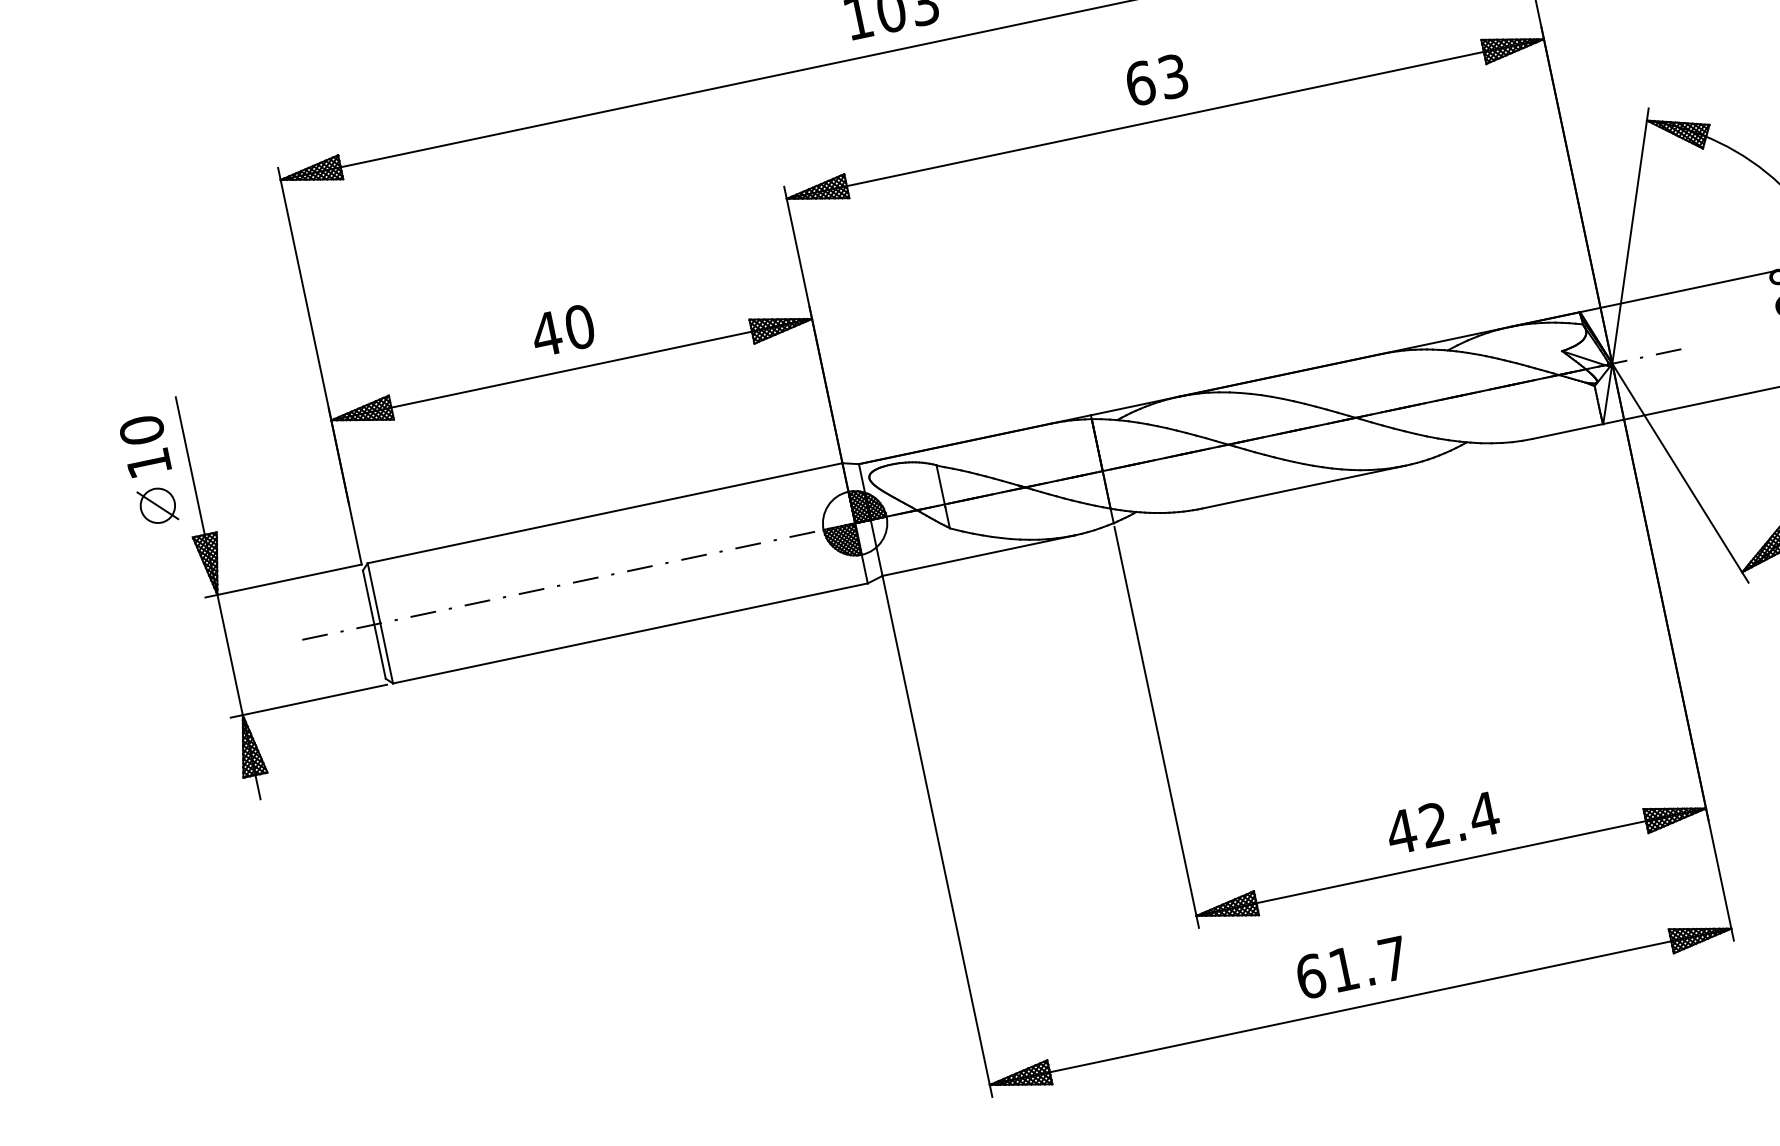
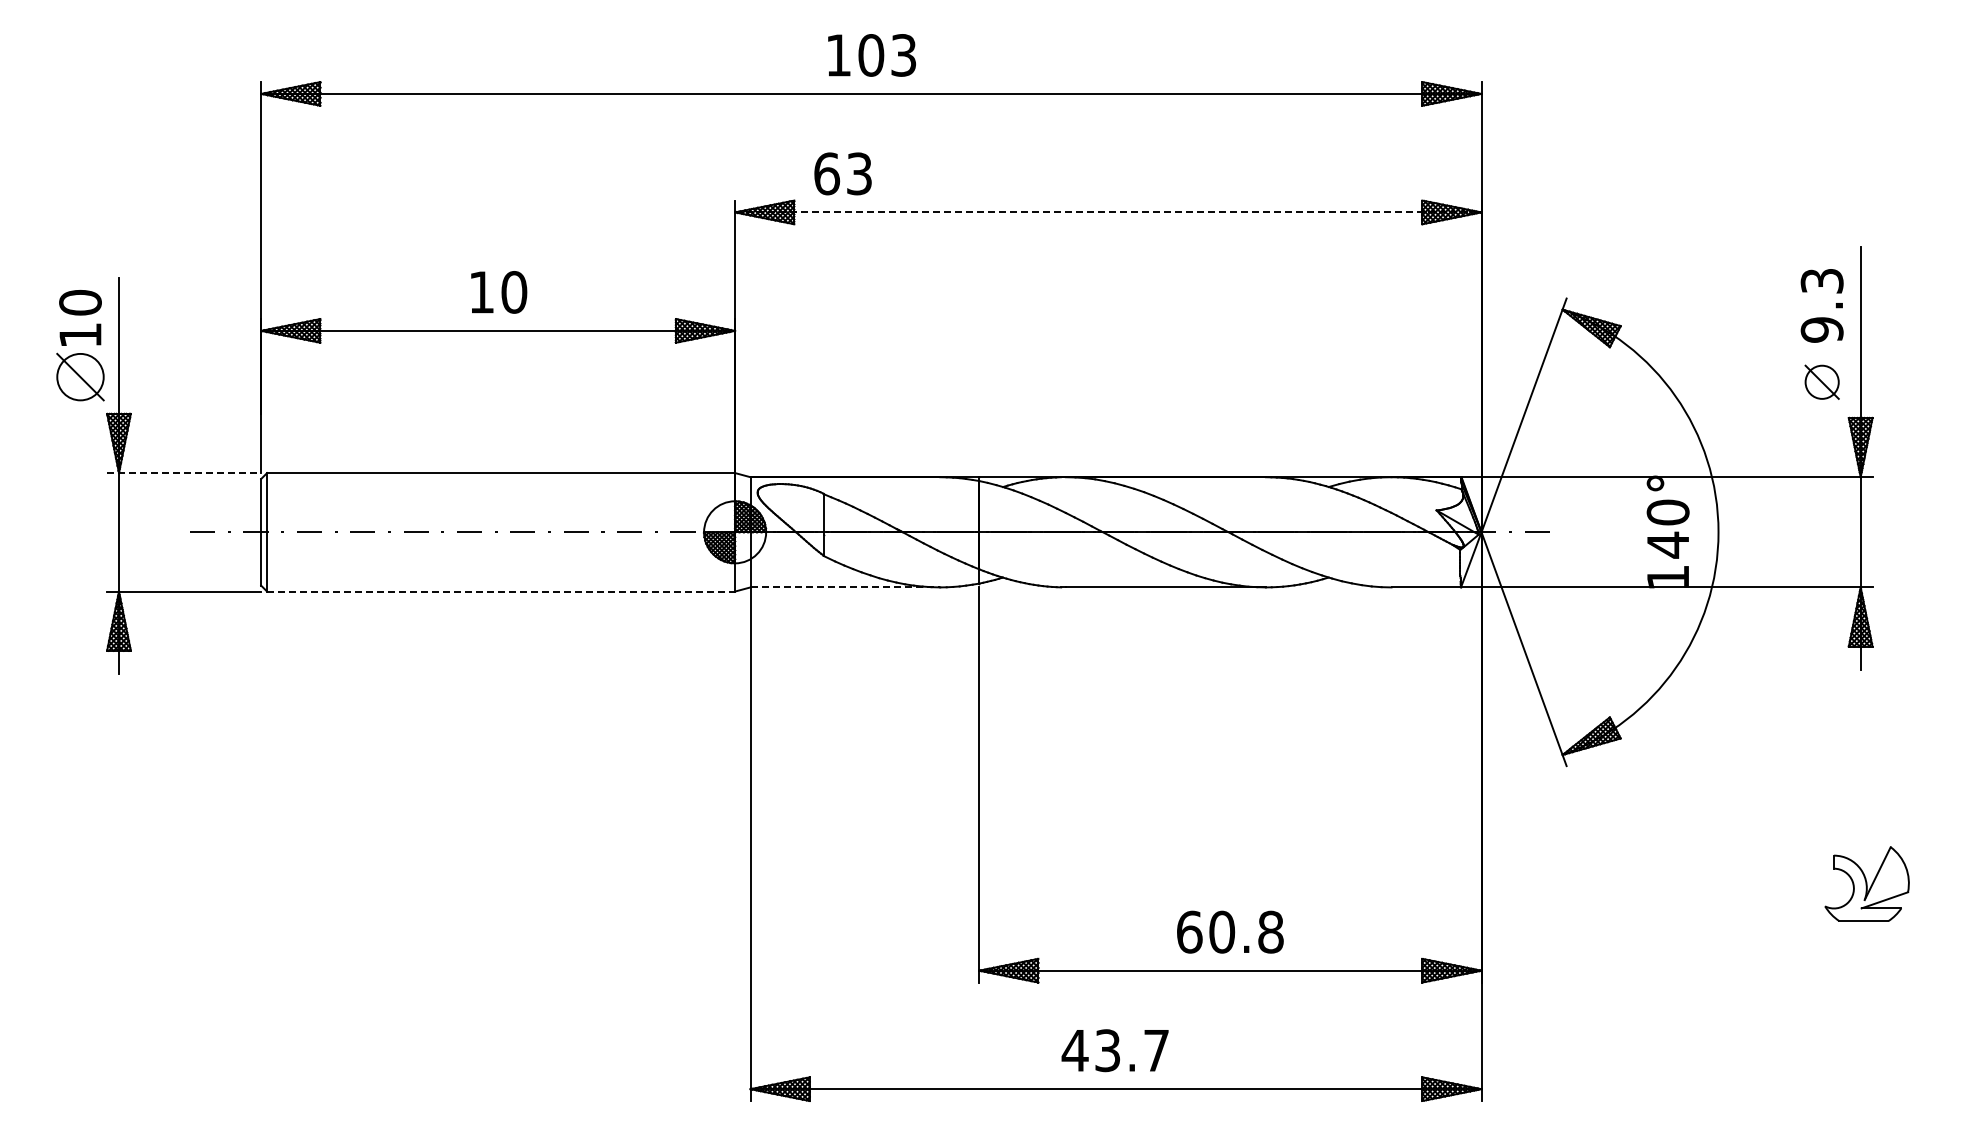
text: (1156, 79) -> (842, 173), moved
line: (1165, 119) -> (1108, 212), solid -> dashed
text: (546, 334) -> (481, 292), 40 -> 10
part: (157, 505) -> (80, 376), size x1.4
line: (978, 555) -> (845, 587), solid -> dashed
line: (284, 581) -> (184, 473), solid -> dashed
line: (630, 633) -> (501, 591), solid -> dashed
text: (1442, 822) -> (1230, 931), 42.4 -> 60.8
text: (1326, 973) -> (1090, 1050), 61.7 -> 43.7

